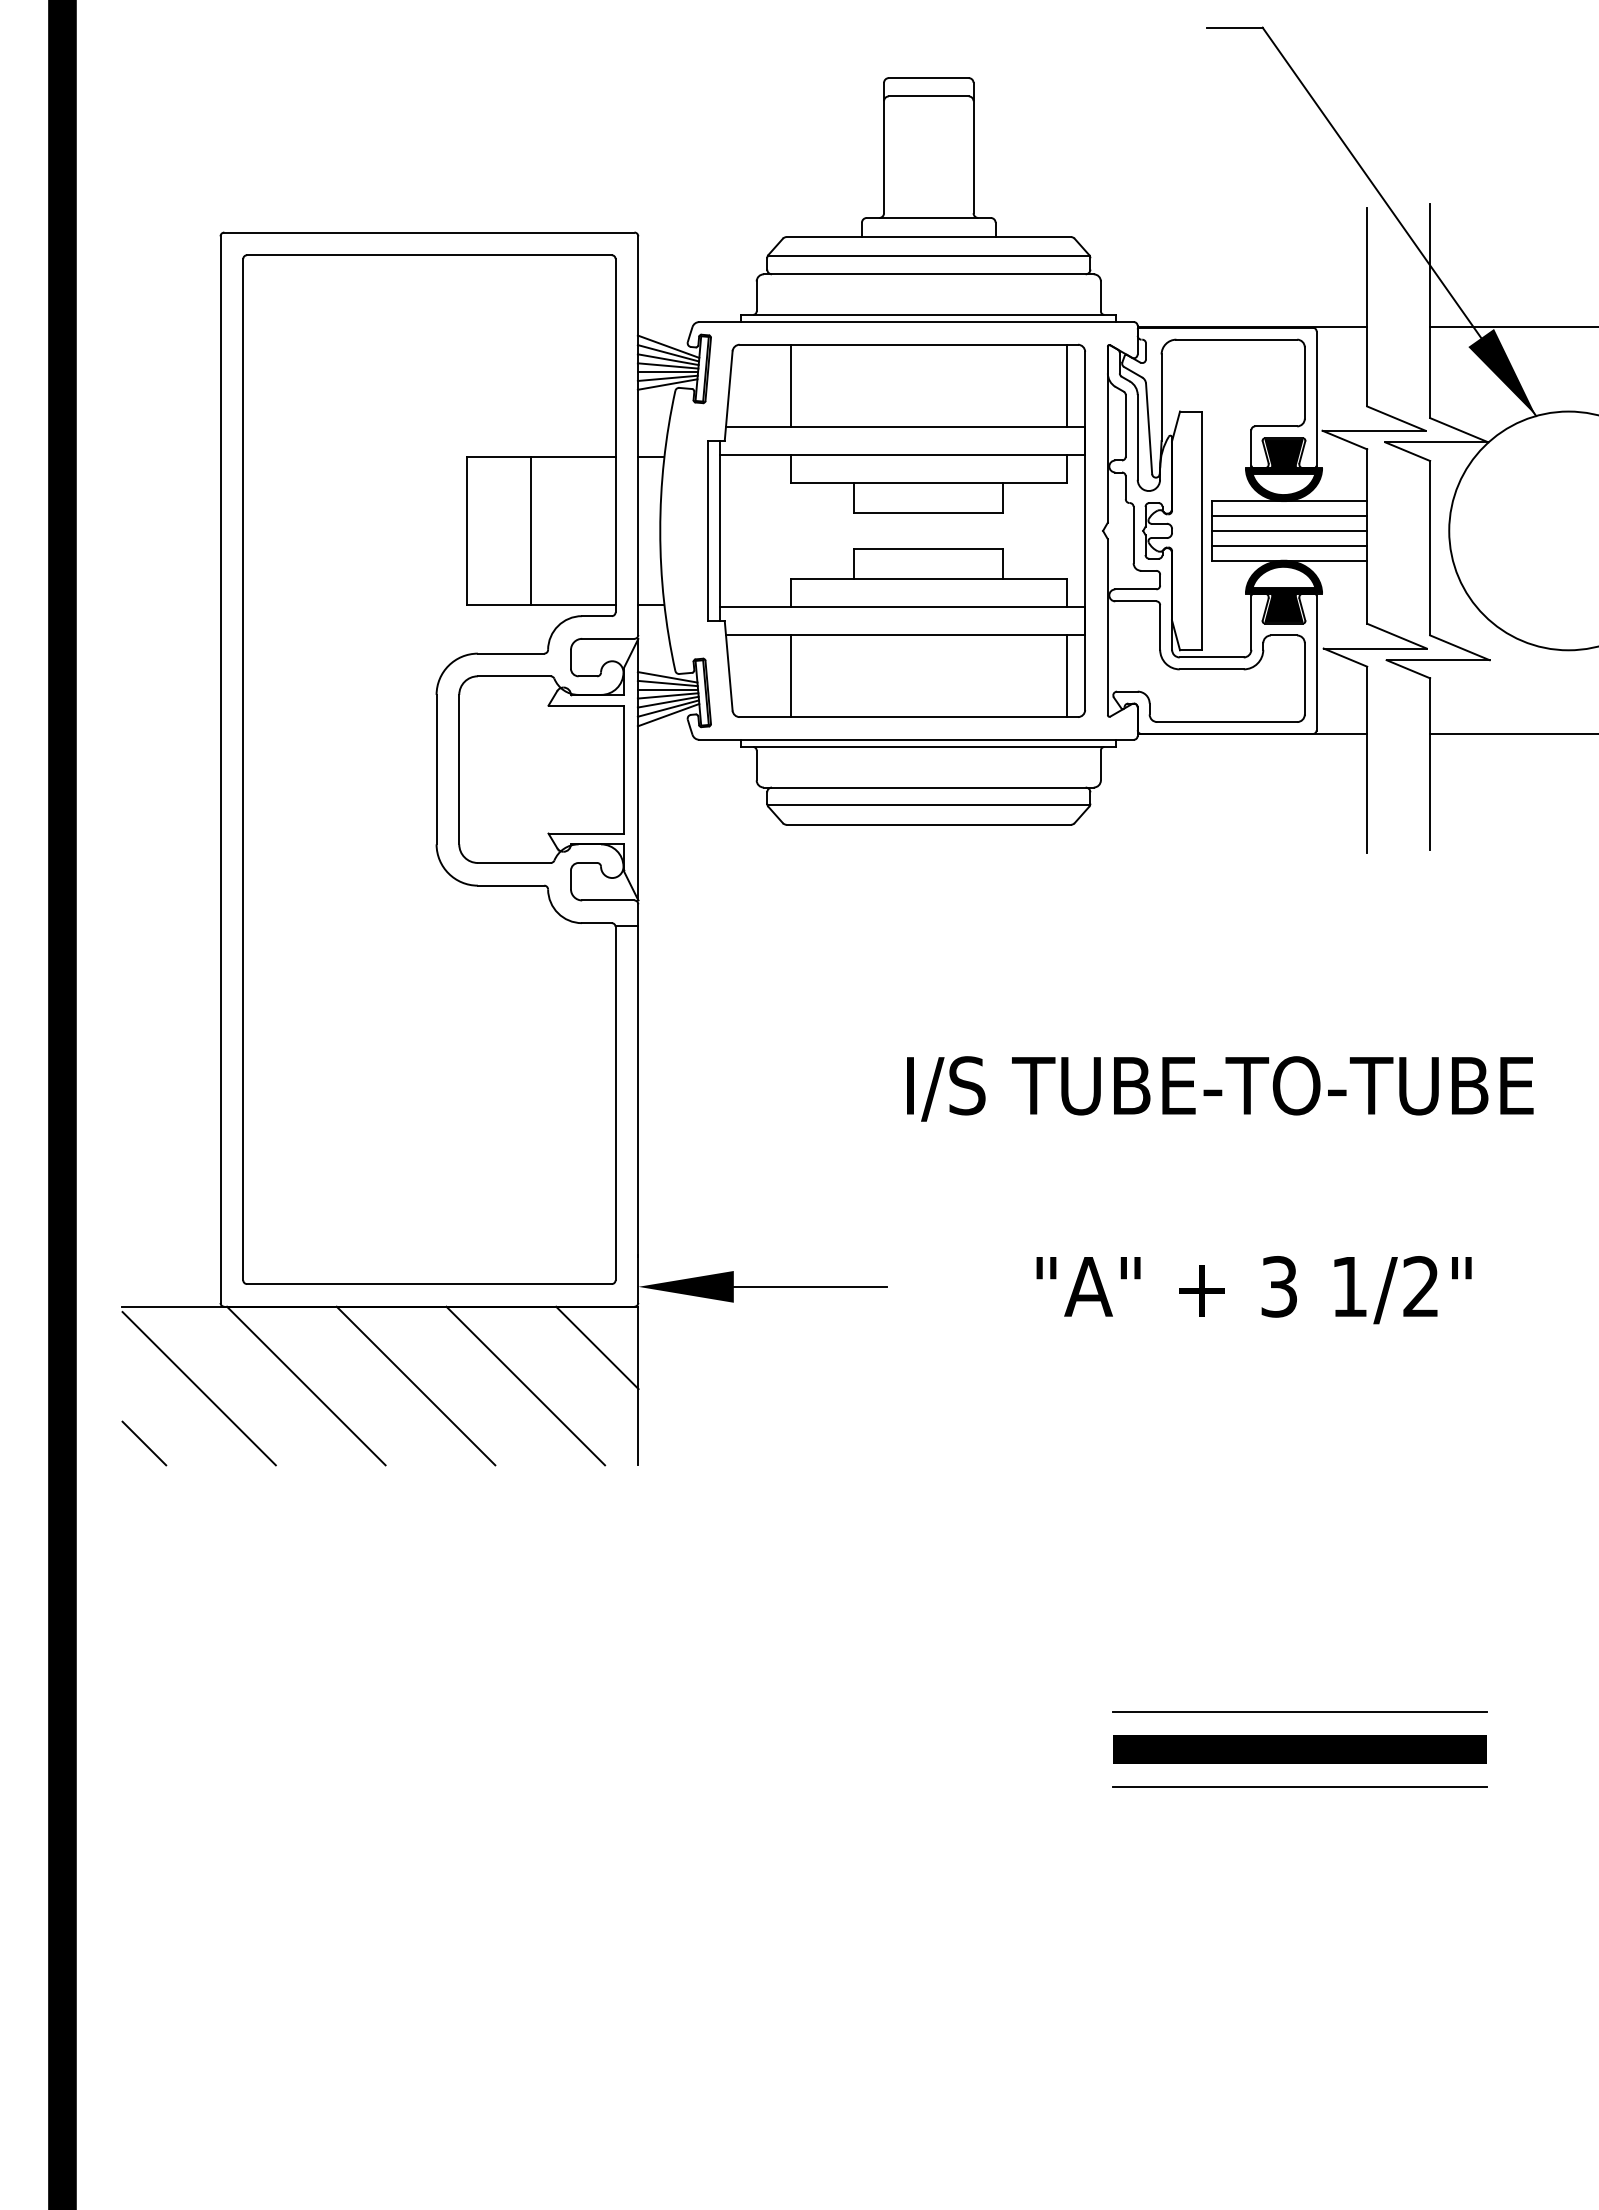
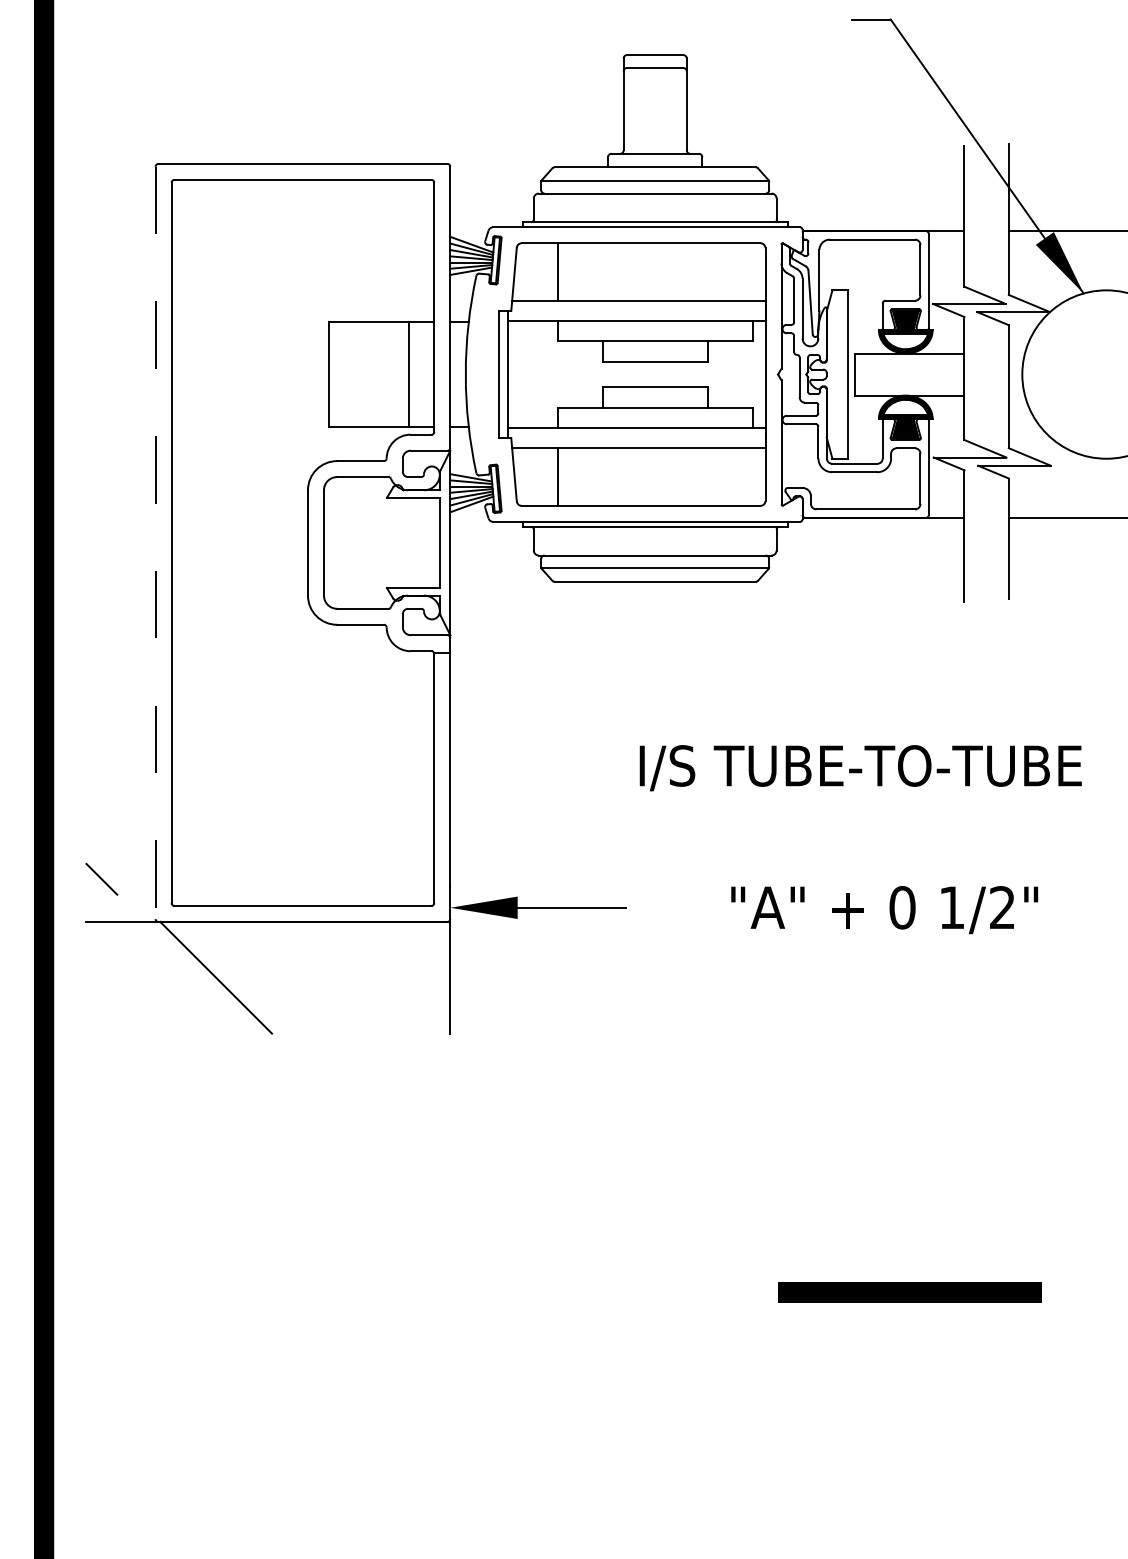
line: (1066, 385) -> (752, 271), removed
line: (1289, 516) -> (909, 364), removed
line: (531, 530) -> (408, 374), moved
line: (1289, 530) -> (909, 374), removed
line: (1289, 545) -> (909, 384), removed
line: (1066, 676) -> (752, 477), removed
line: (220, 770) -> (155, 543), solid -> dashed
text: (1279, 1286) -> (902, 907), 3 -> 0
line: (597, 1347) -> (421, 950), removed
line: (415, 1385) -> (293, 977), removed
line: (525, 1385) -> (370, 977), removed
line: (198, 1388) -> (140, 979), removed
line: (144, 1443) -> (101, 879), moved
line: (1299, 1711) -> (916, 1207), removed
line: (1299, 1749) -> (909, 1292), moved
line: (1299, 1786) -> (916, 1260), removed

